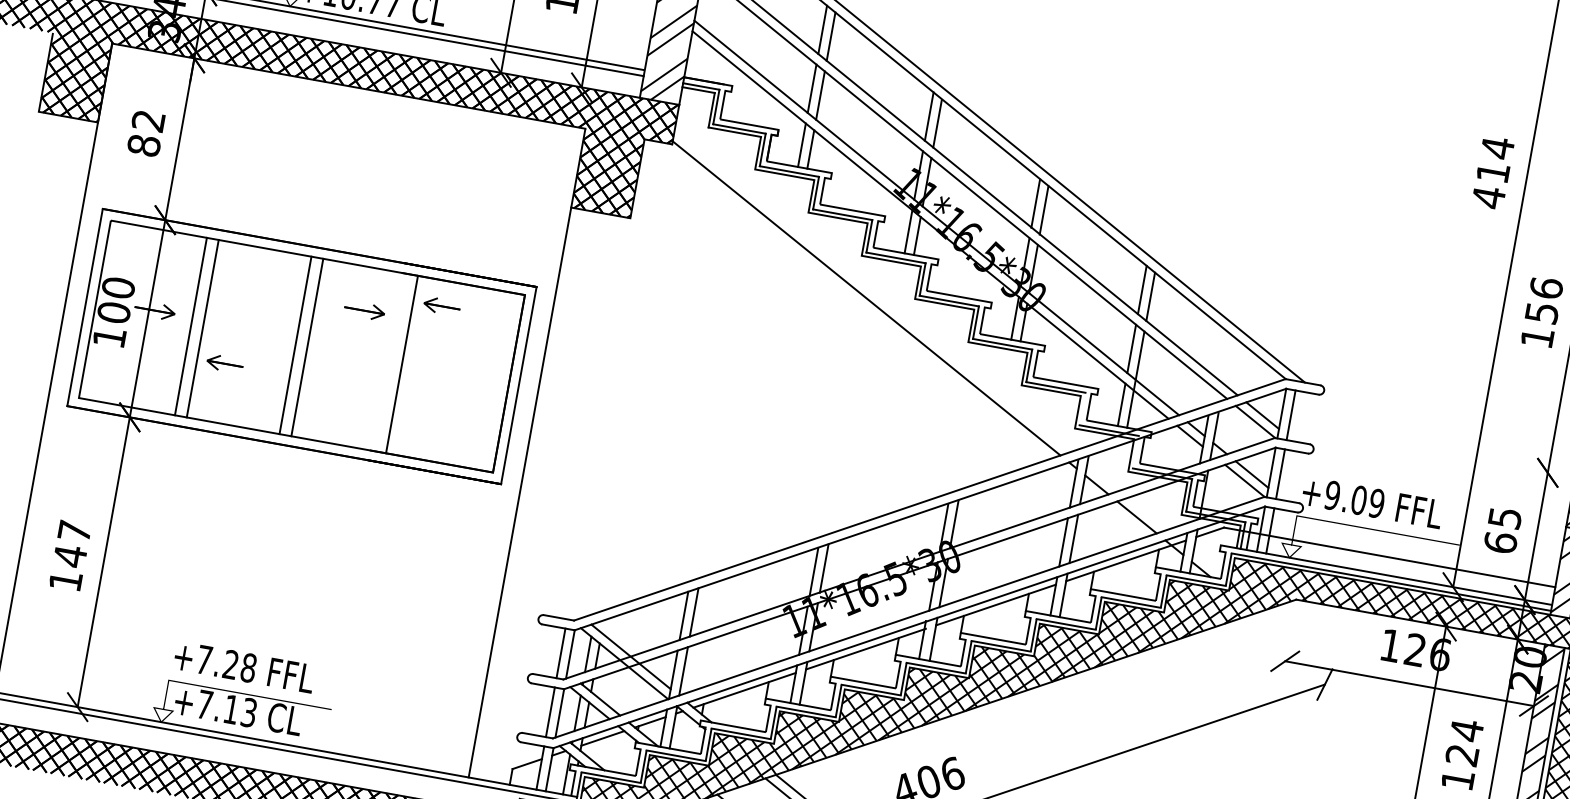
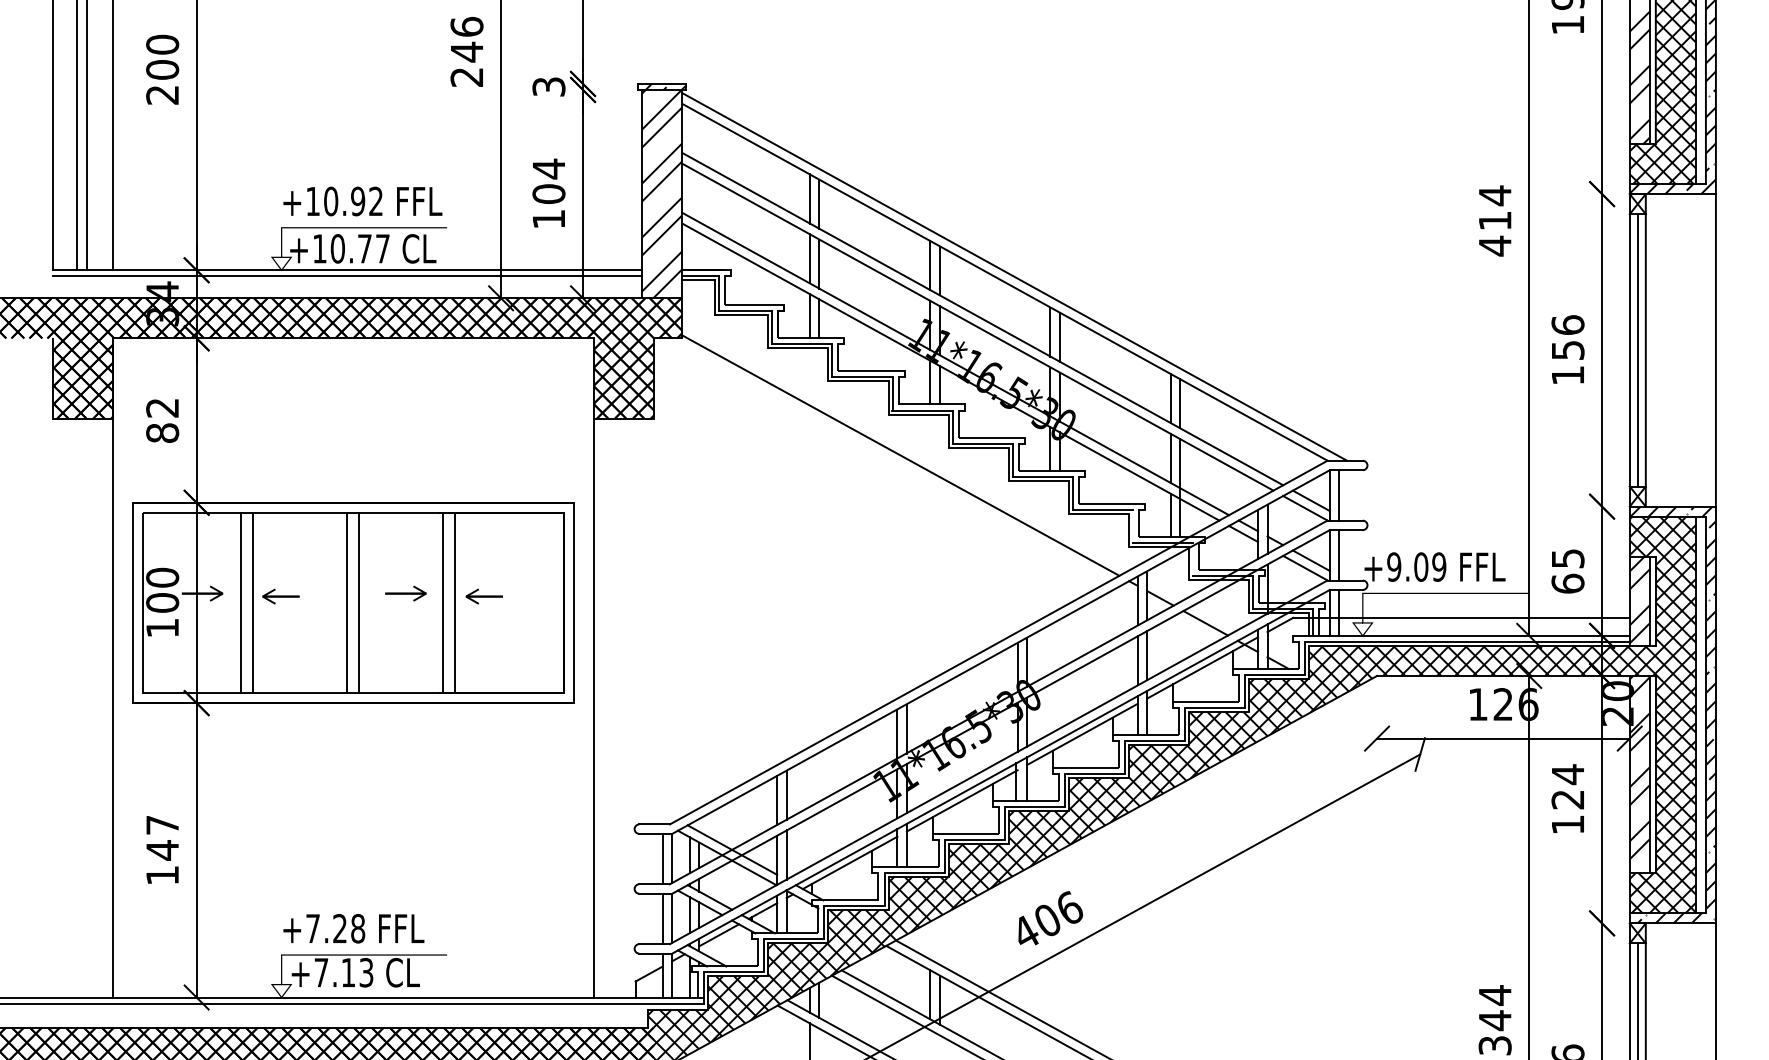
part: (441, 306) -> (483, 596), moved
part: (364, 310) -> (405, 593), moved
line: (390, 362) -> (443, 602), added
part: (224, 363) -> (280, 596), moved

